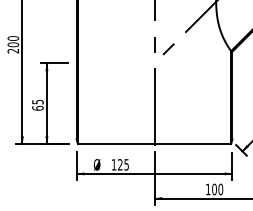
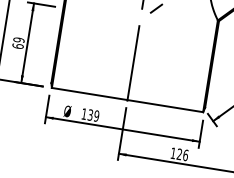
text: (37, 101) -> (18, 39), 65 -> 69
text: (123, 164) -> (93, 115), 125 -> 139
text: (217, 189) -> (182, 154), 100 -> 126

